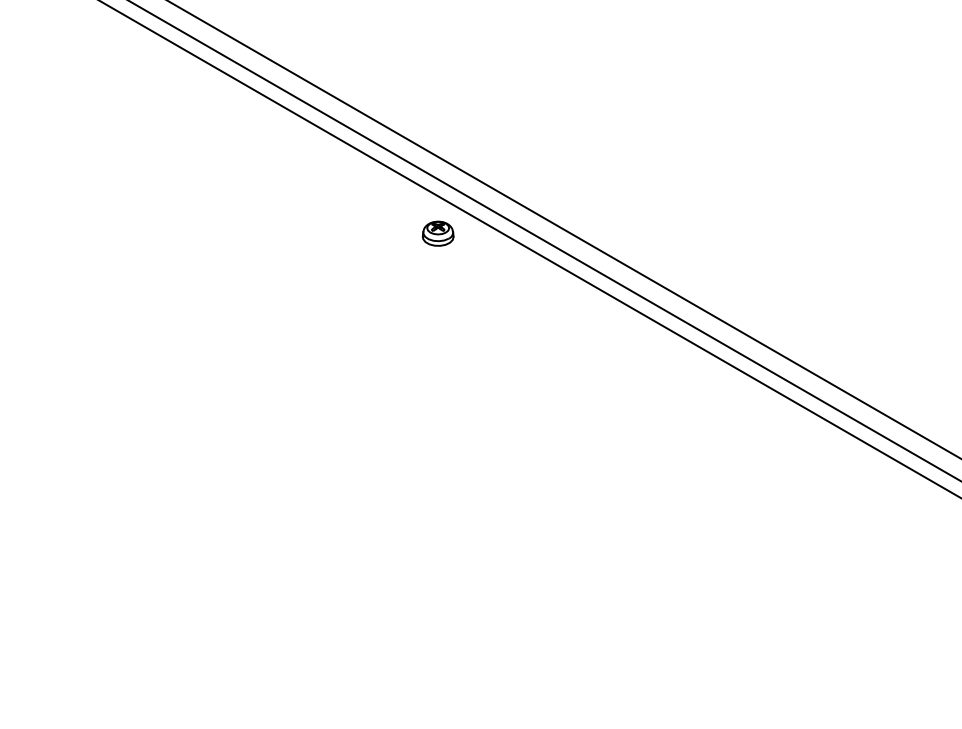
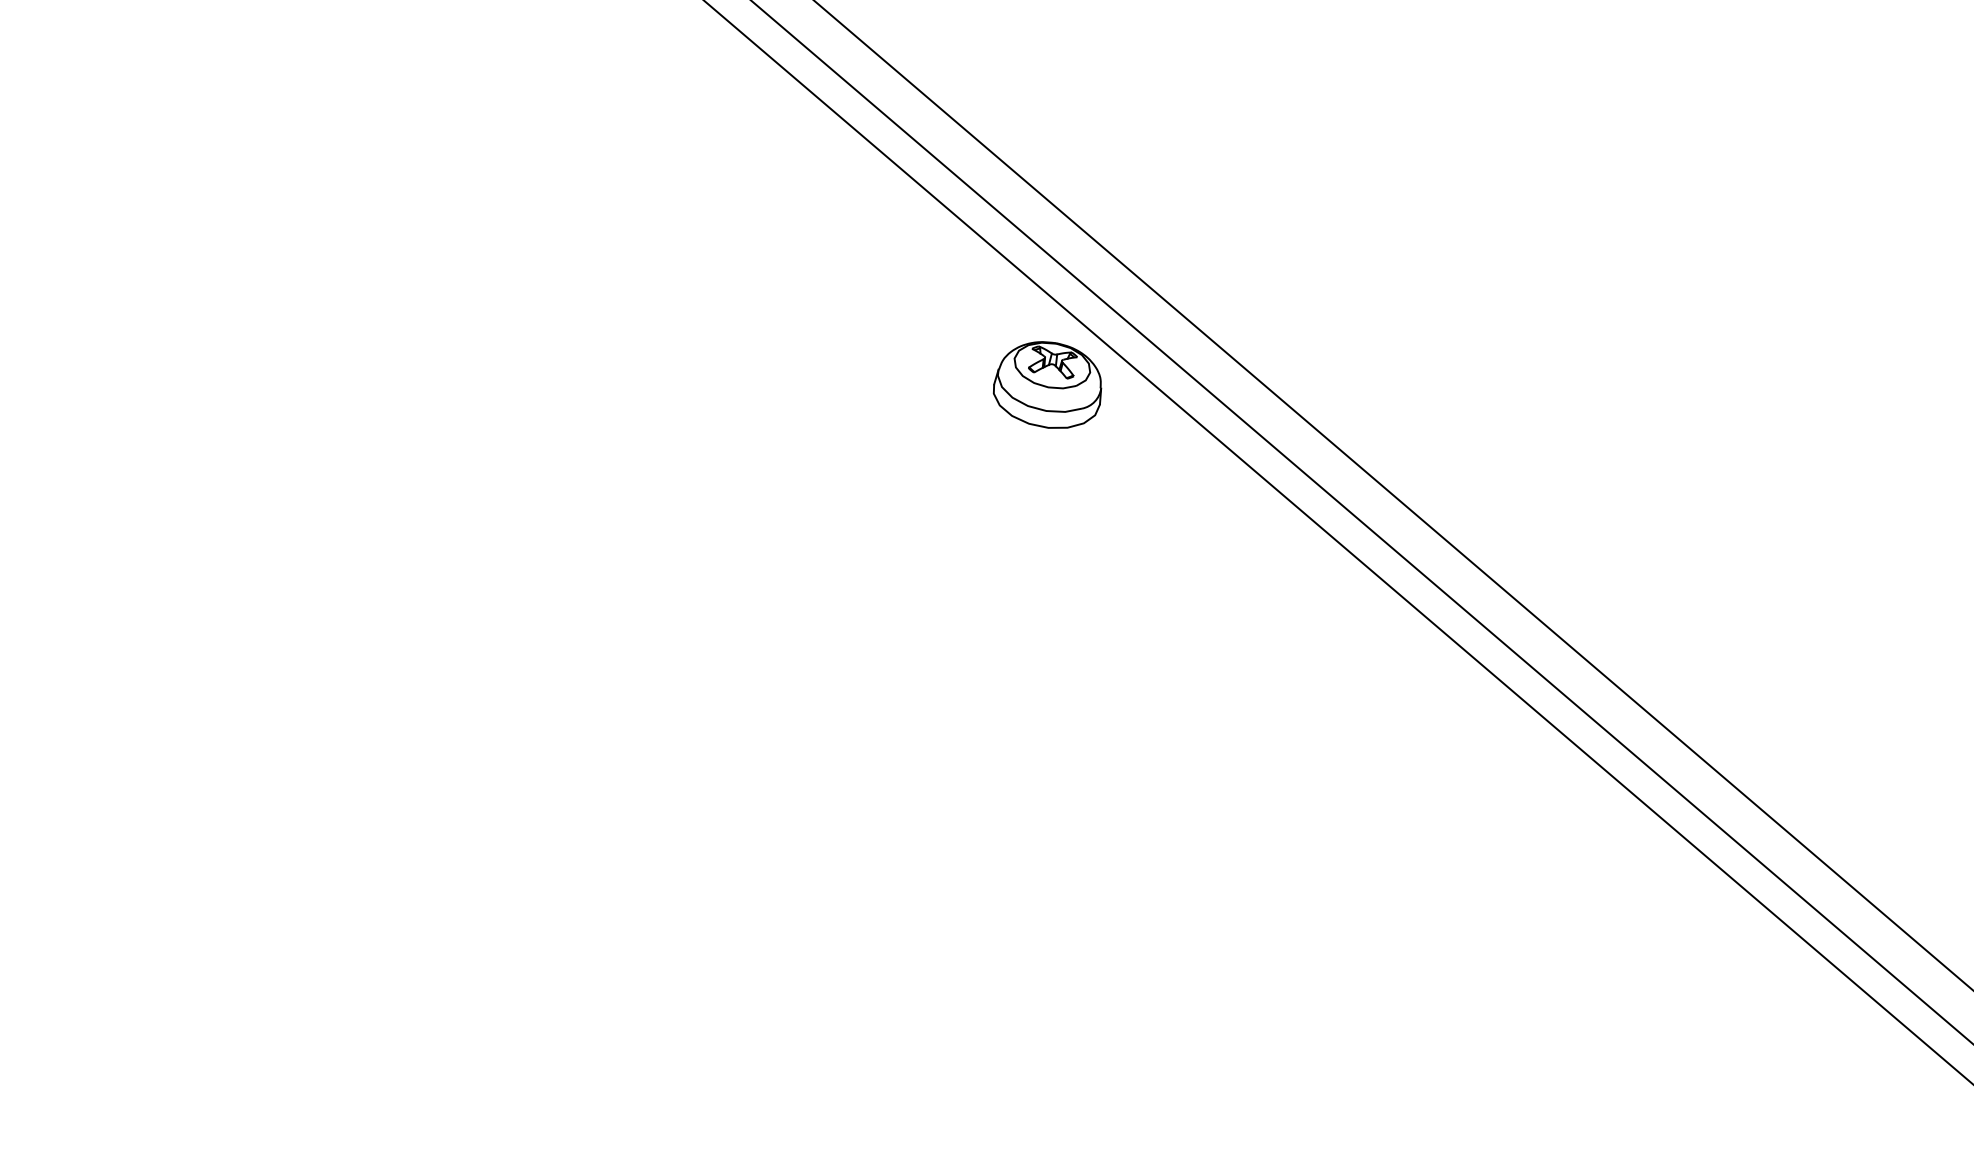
part: (437, 233) -> (1047, 383), size x1.67

